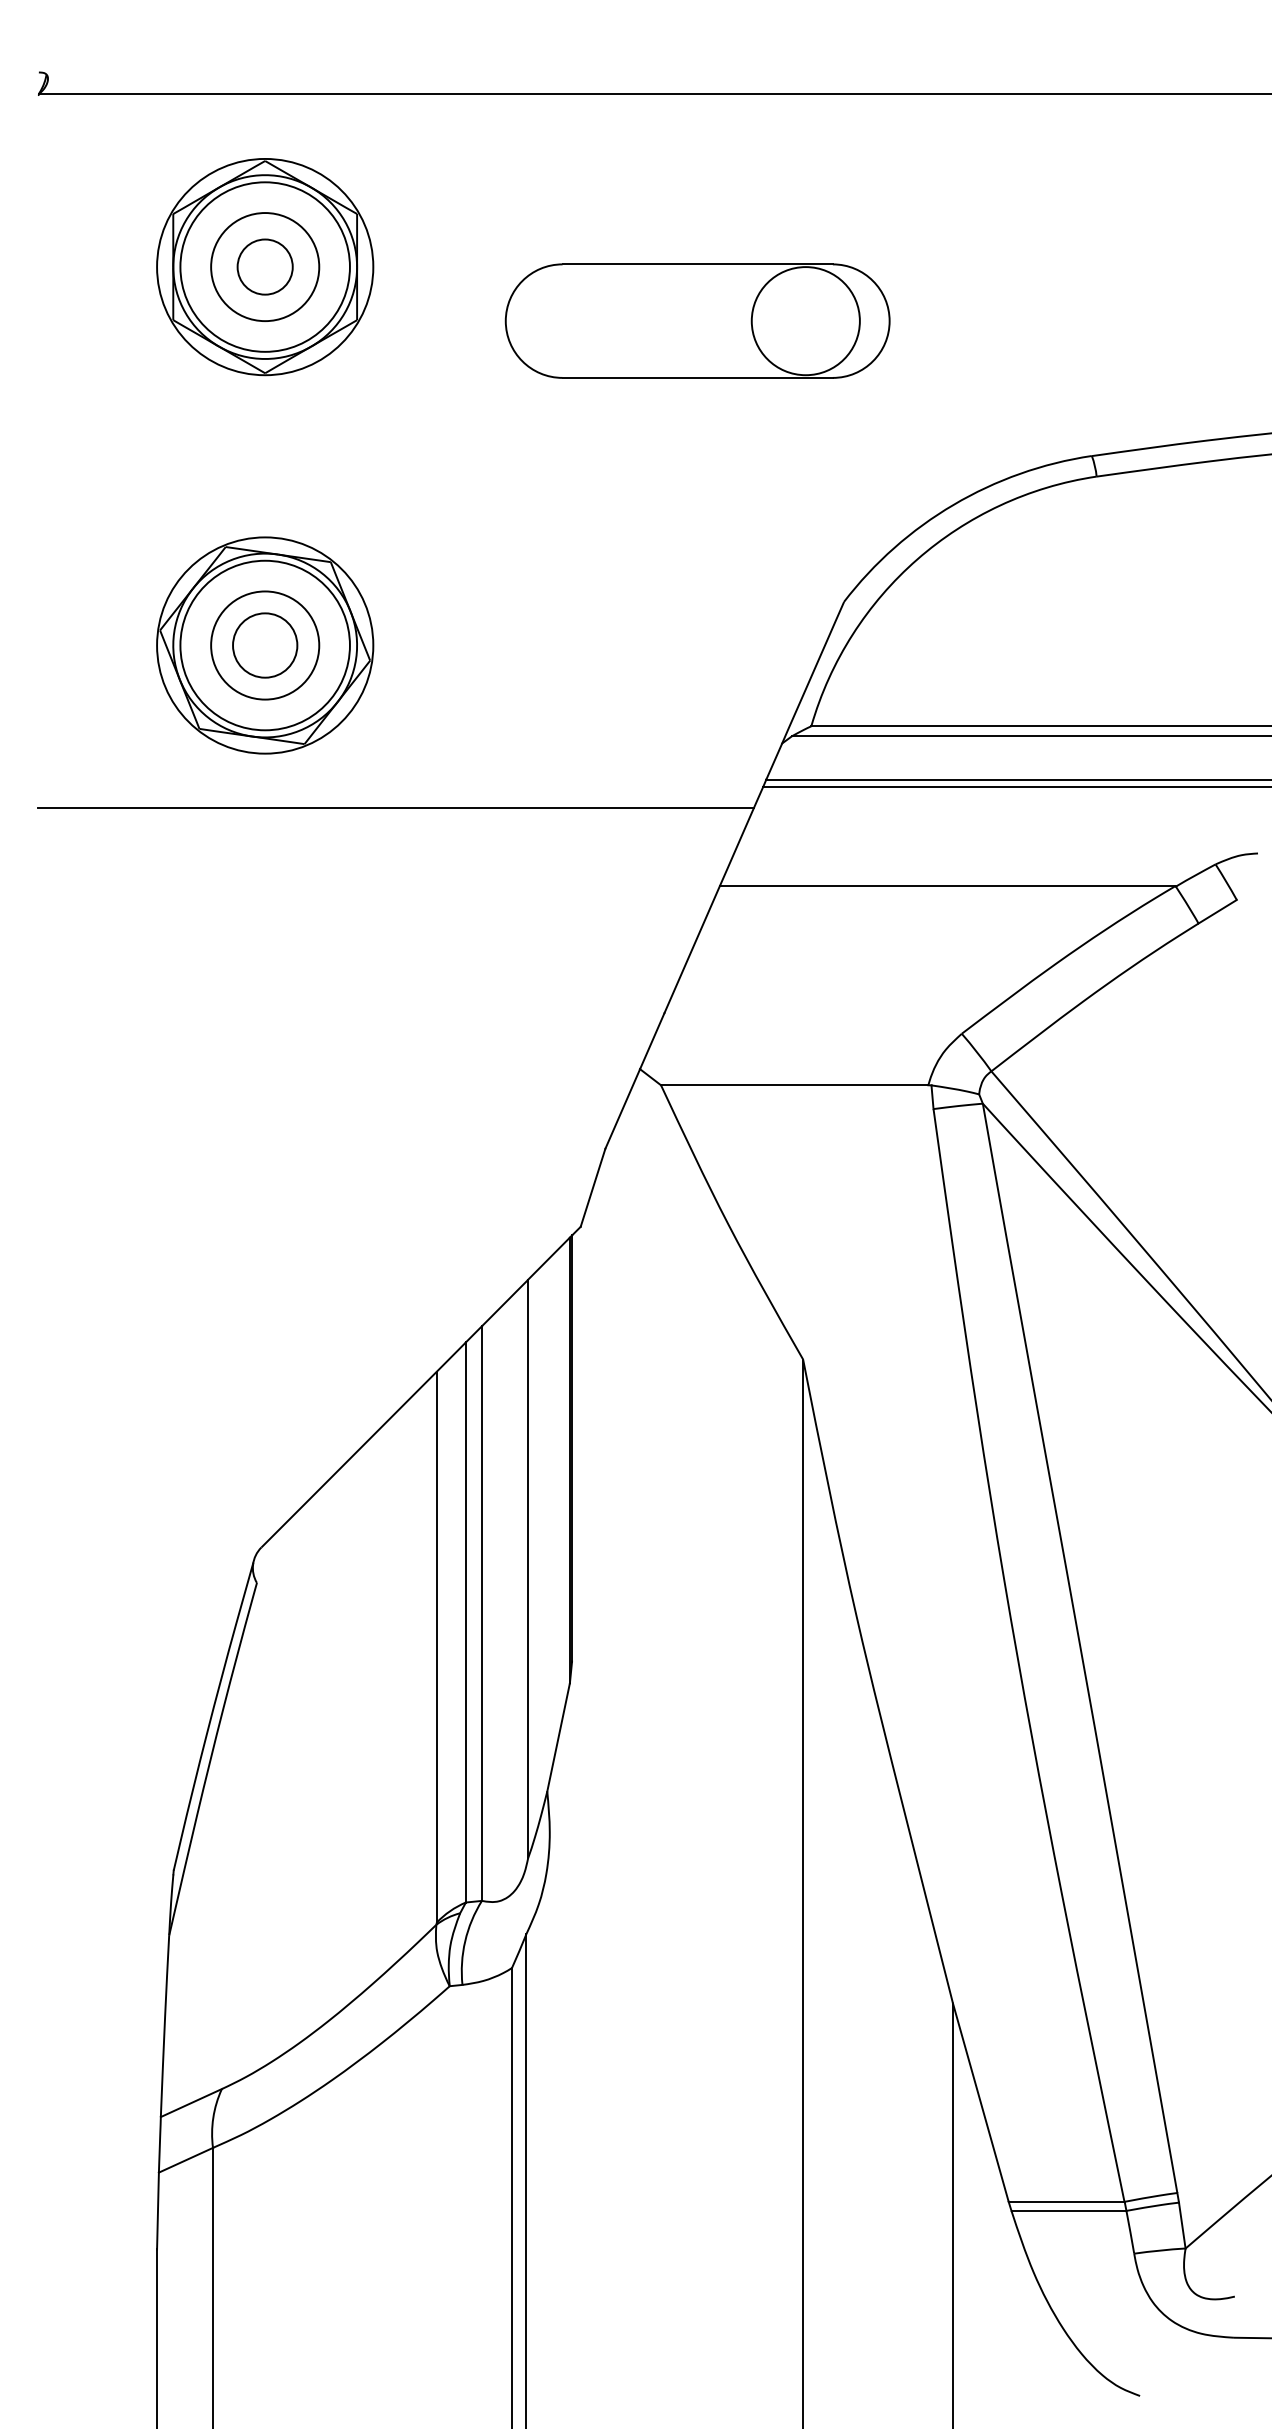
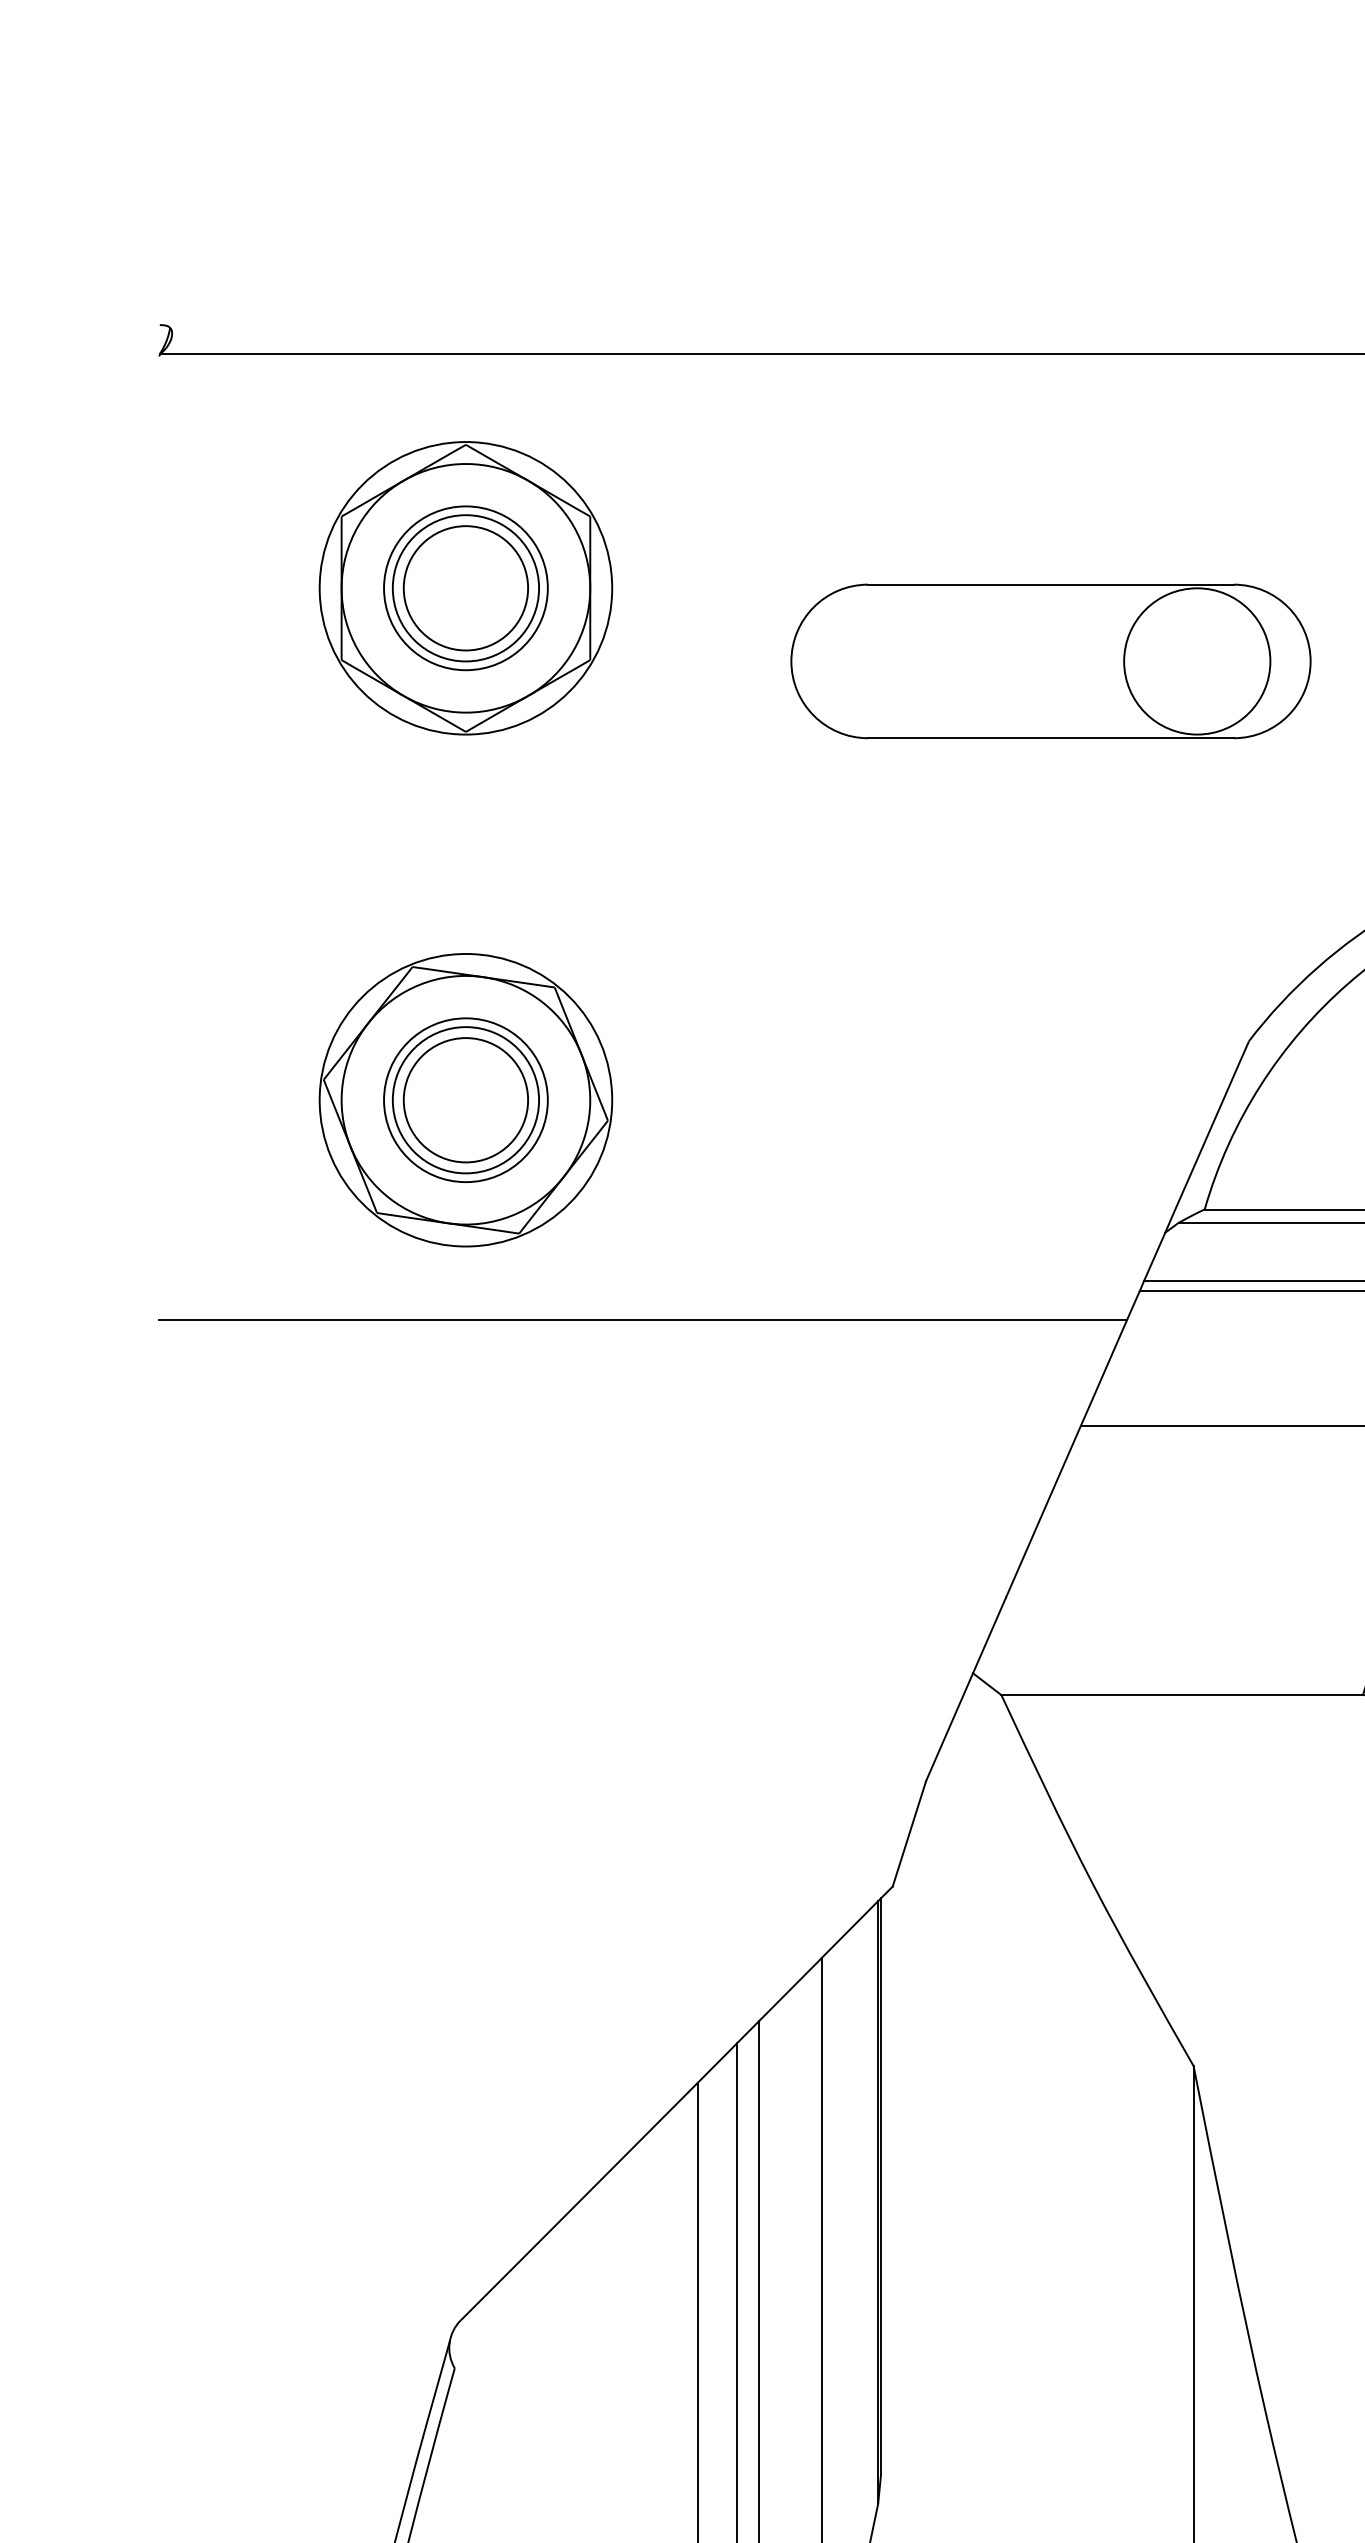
circle: (264, 266) -> (464, 587), size x0.71
circle: (265, 267) -> (466, 588), size x1.67
circle: (264, 645) -> (464, 1100), size x0.71
circle: (265, 645) -> (466, 1100), size x1.43

